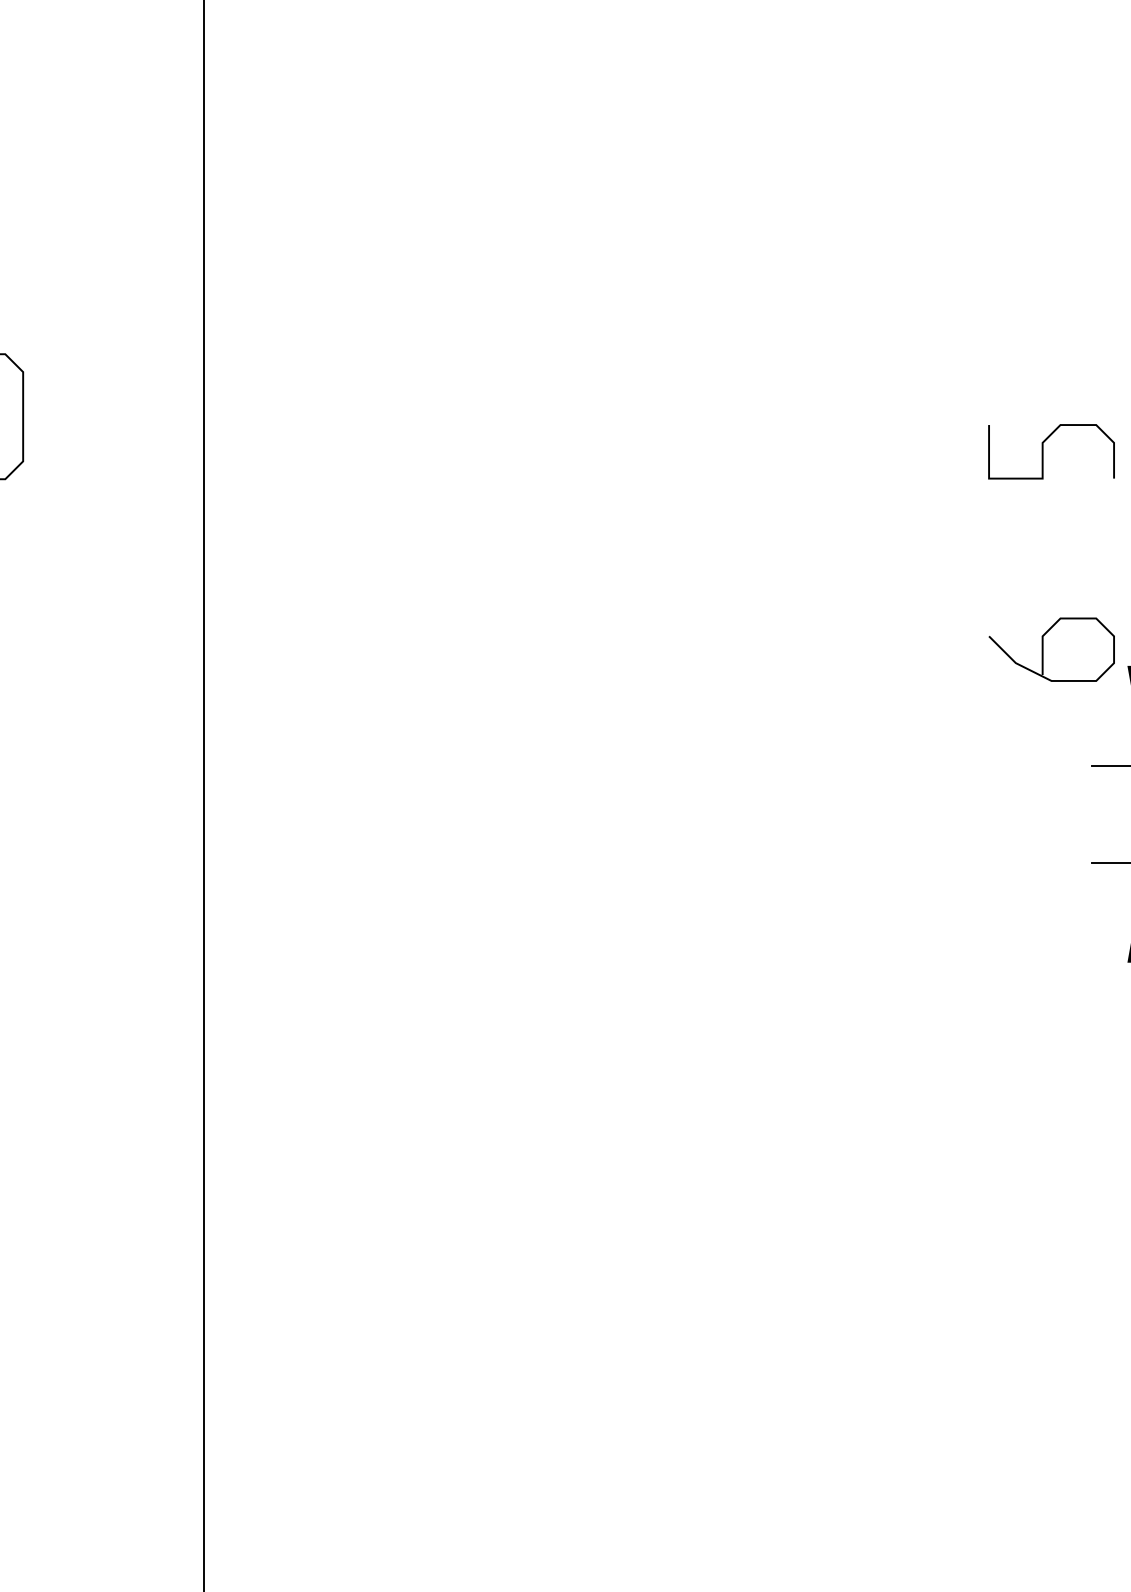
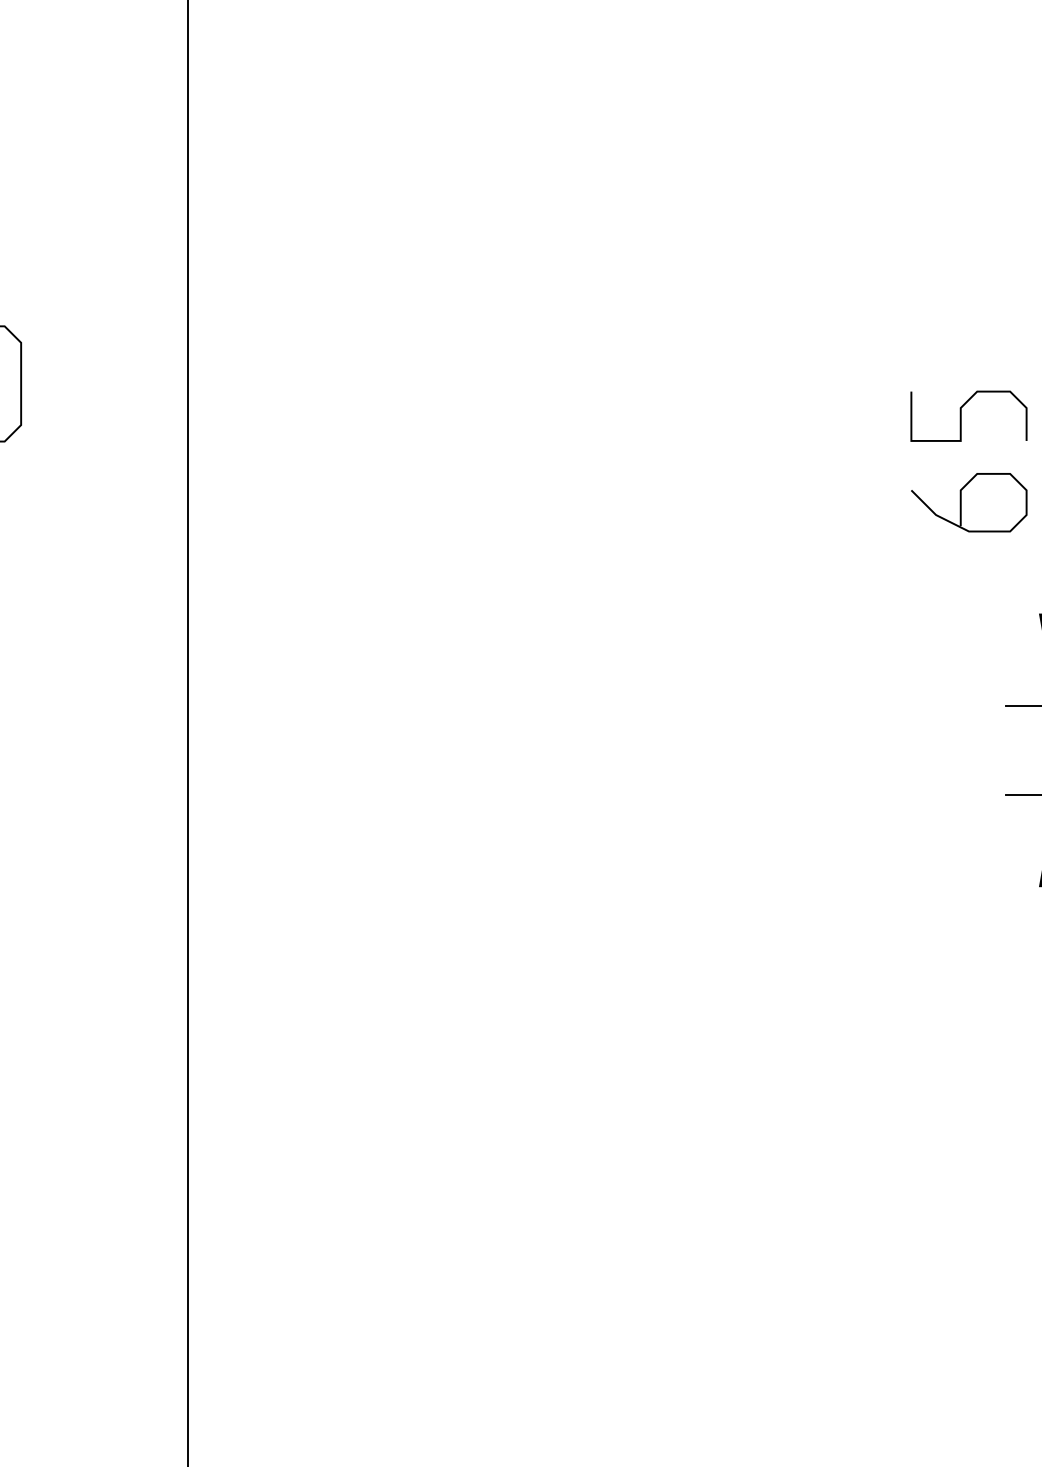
curve: (1043, 649) -> (961, 502), moved

